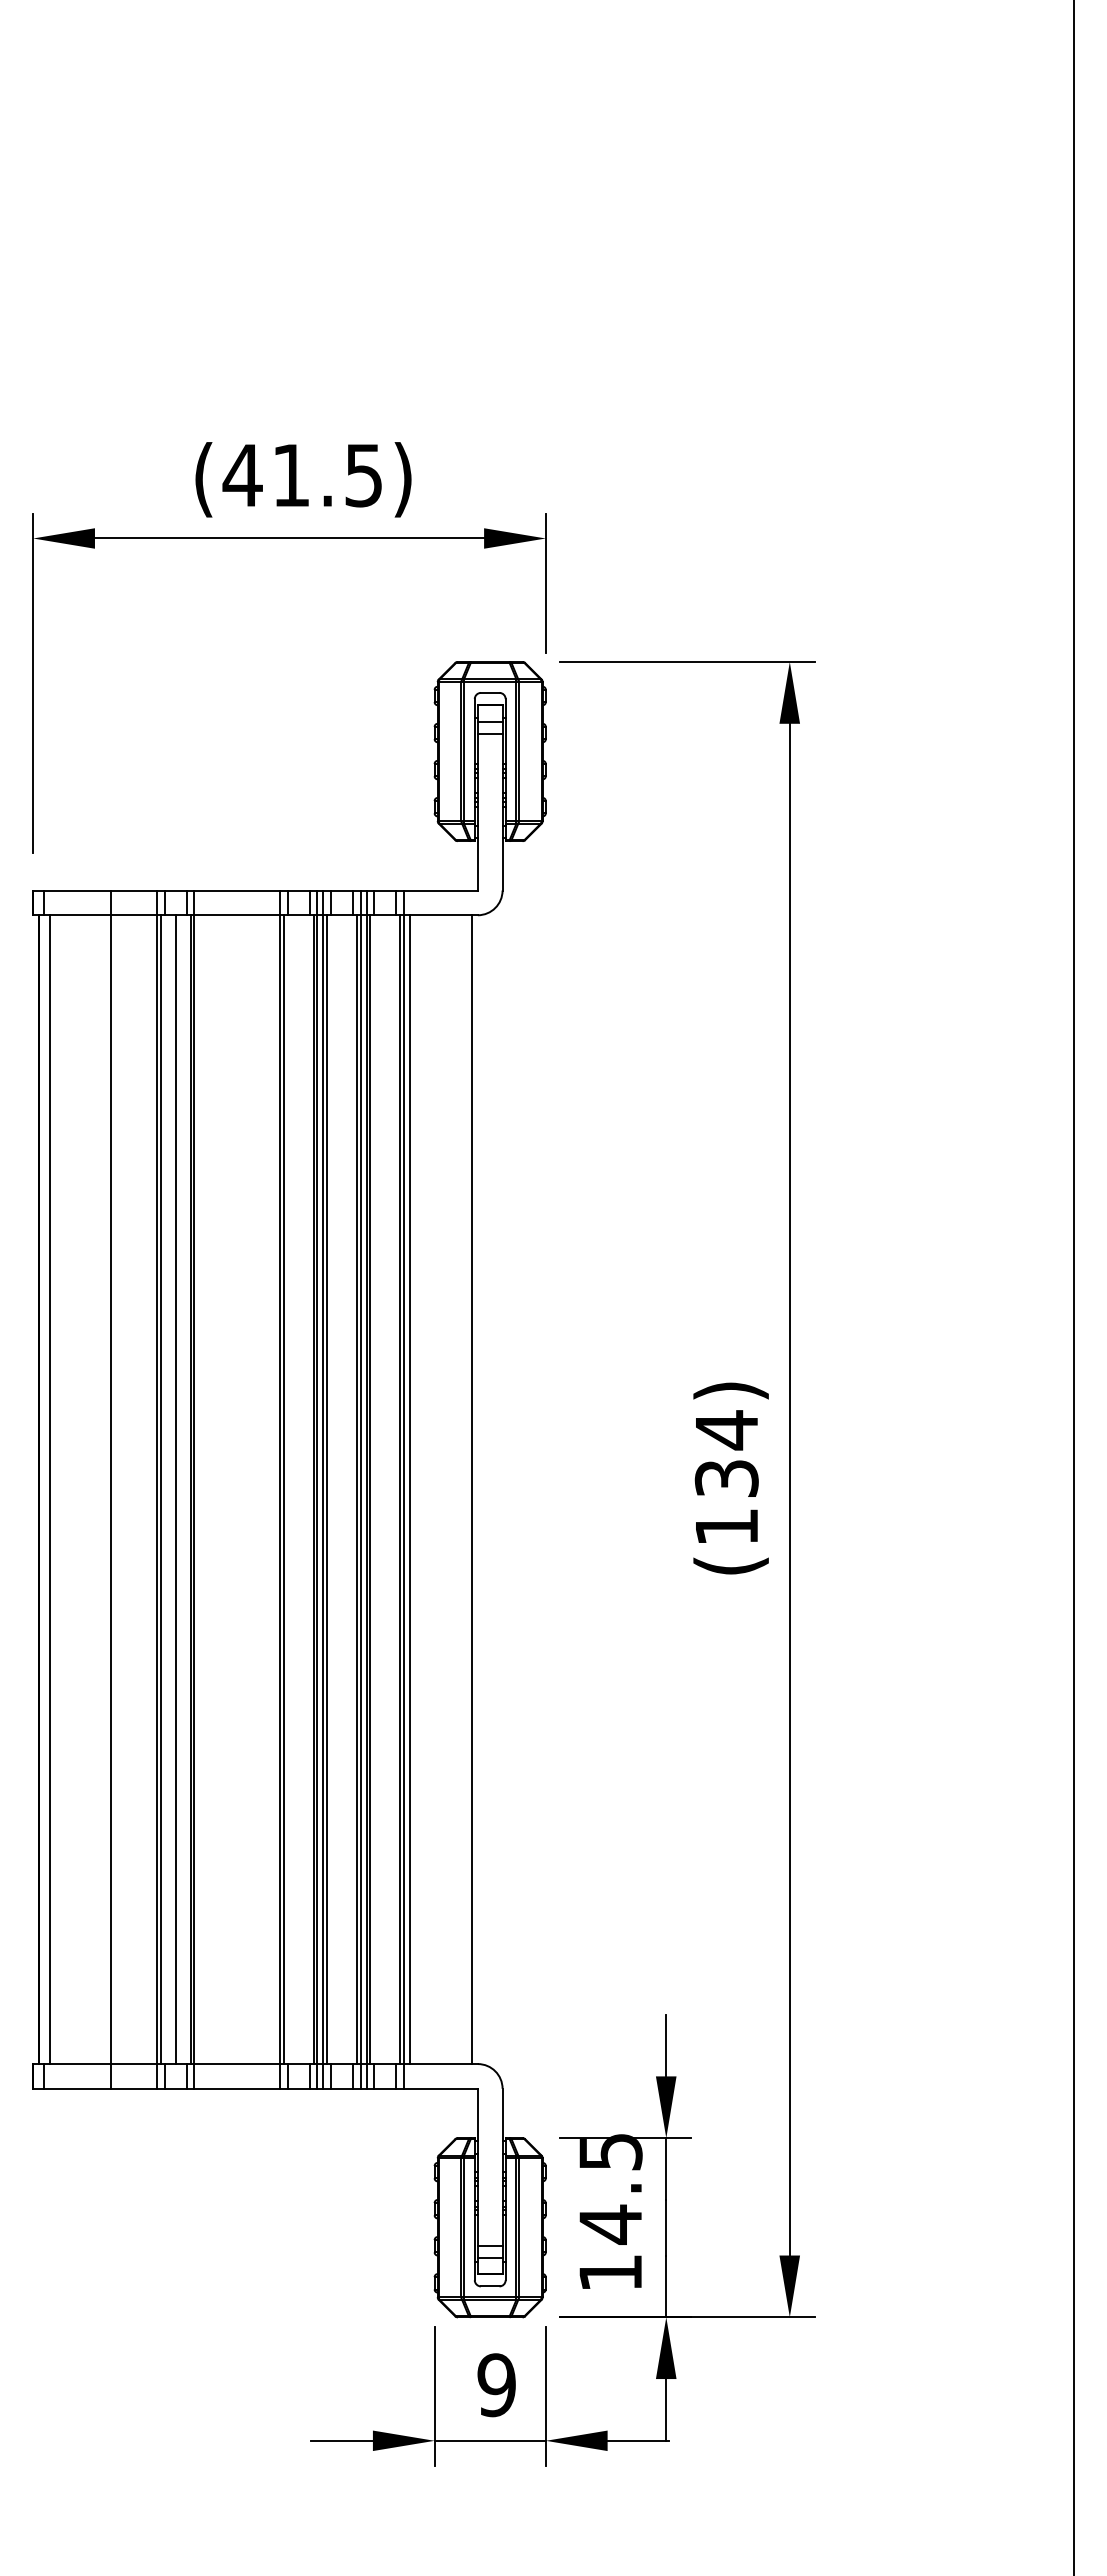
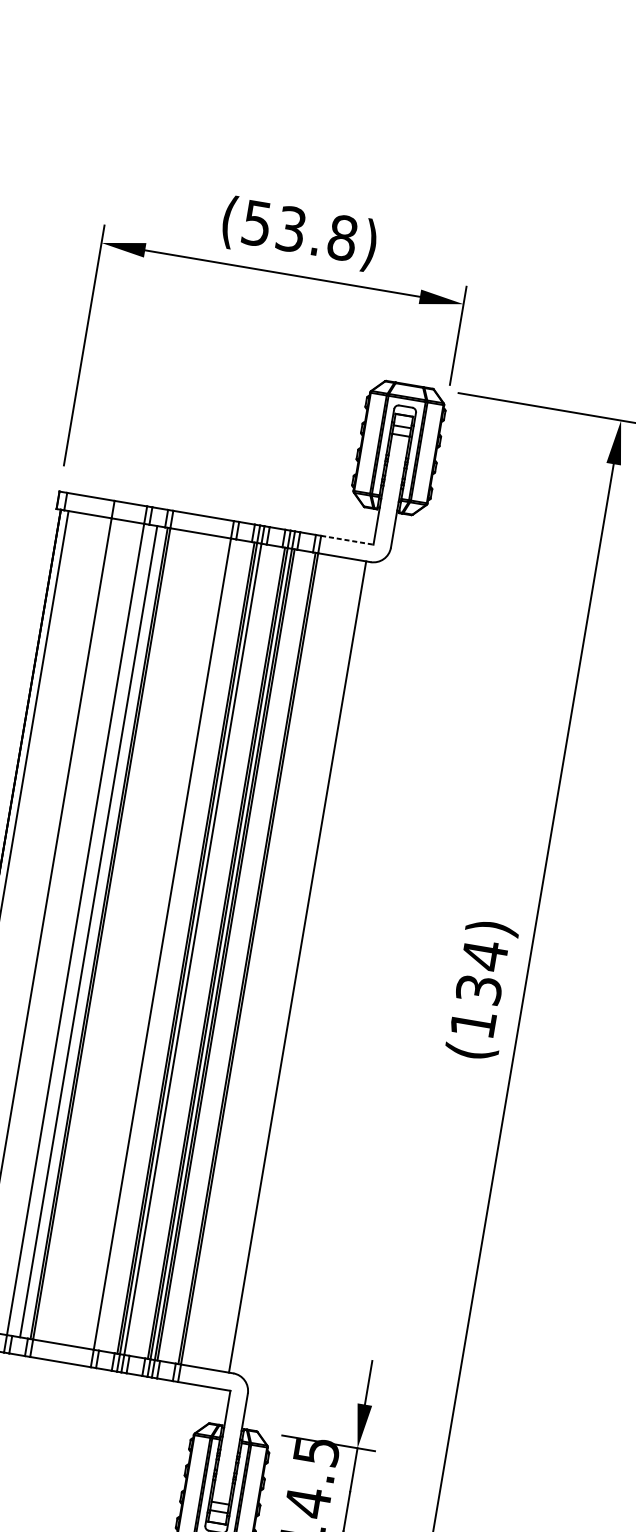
text: (302, 475) -> (299, 230), (41.5) -> (53.8)
line: (441, 890) -> (347, 540), solid -> dashed
line: (161, 1489) -> (78, 929), removed
line: (283, 1489) -> (164, 944), removed
line: (327, 1489) -> (195, 949), removed
line: (409, 1489) -> (253, 959), removed

